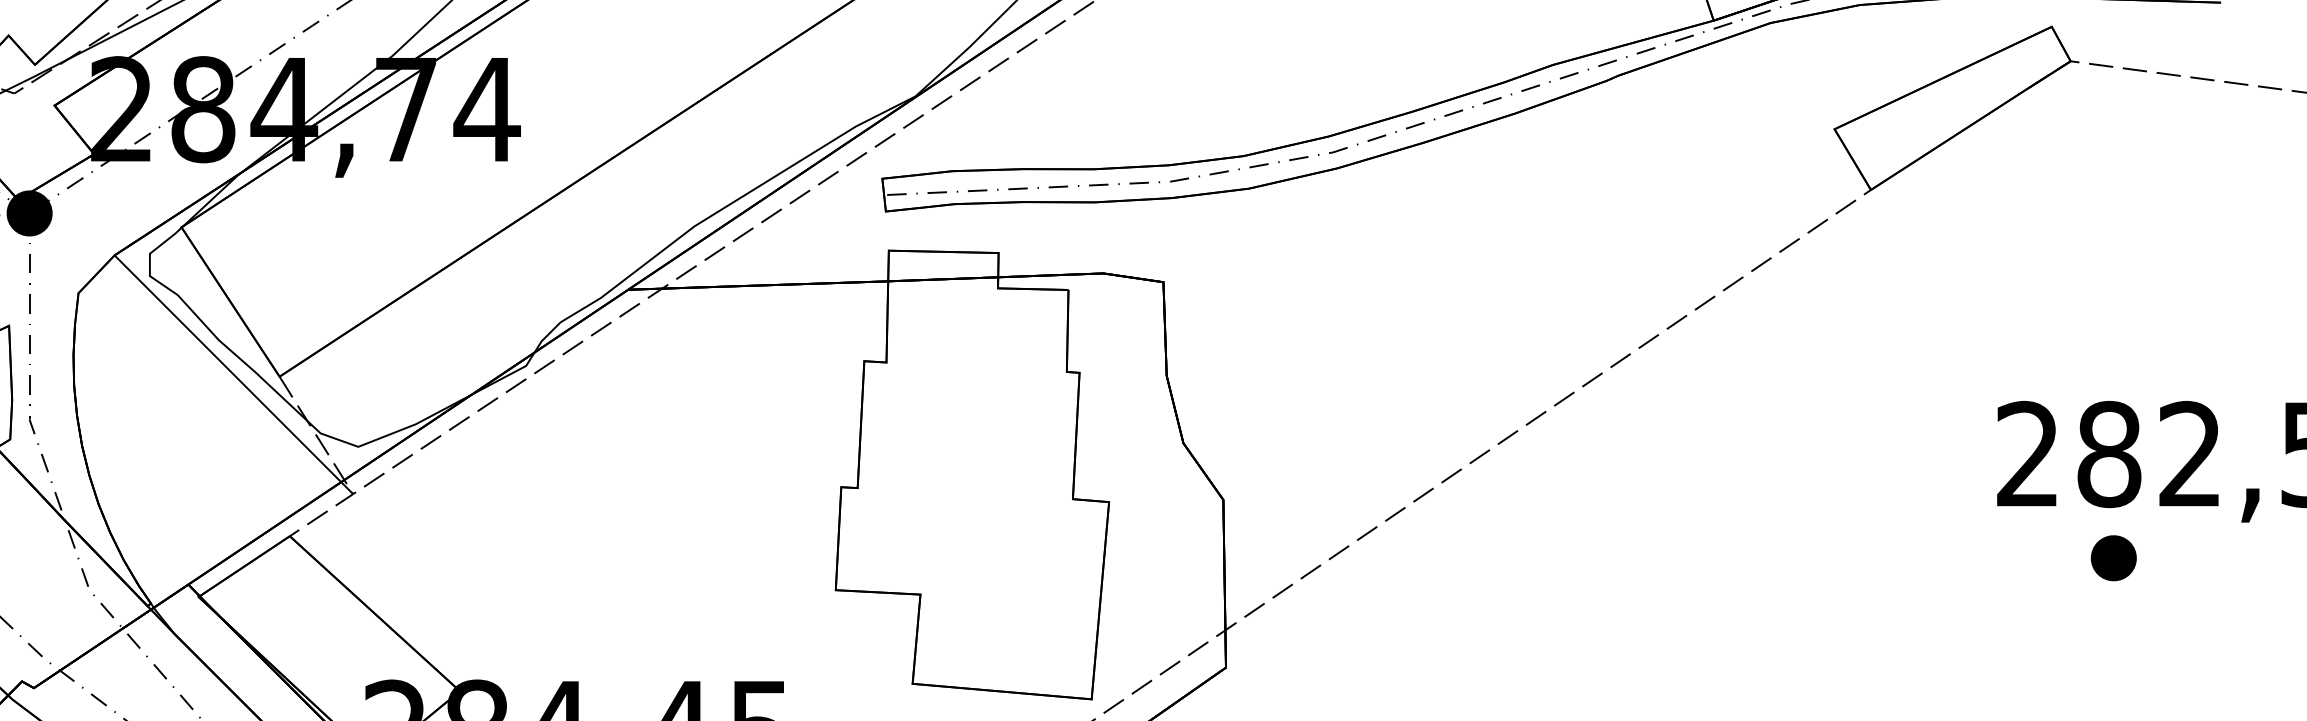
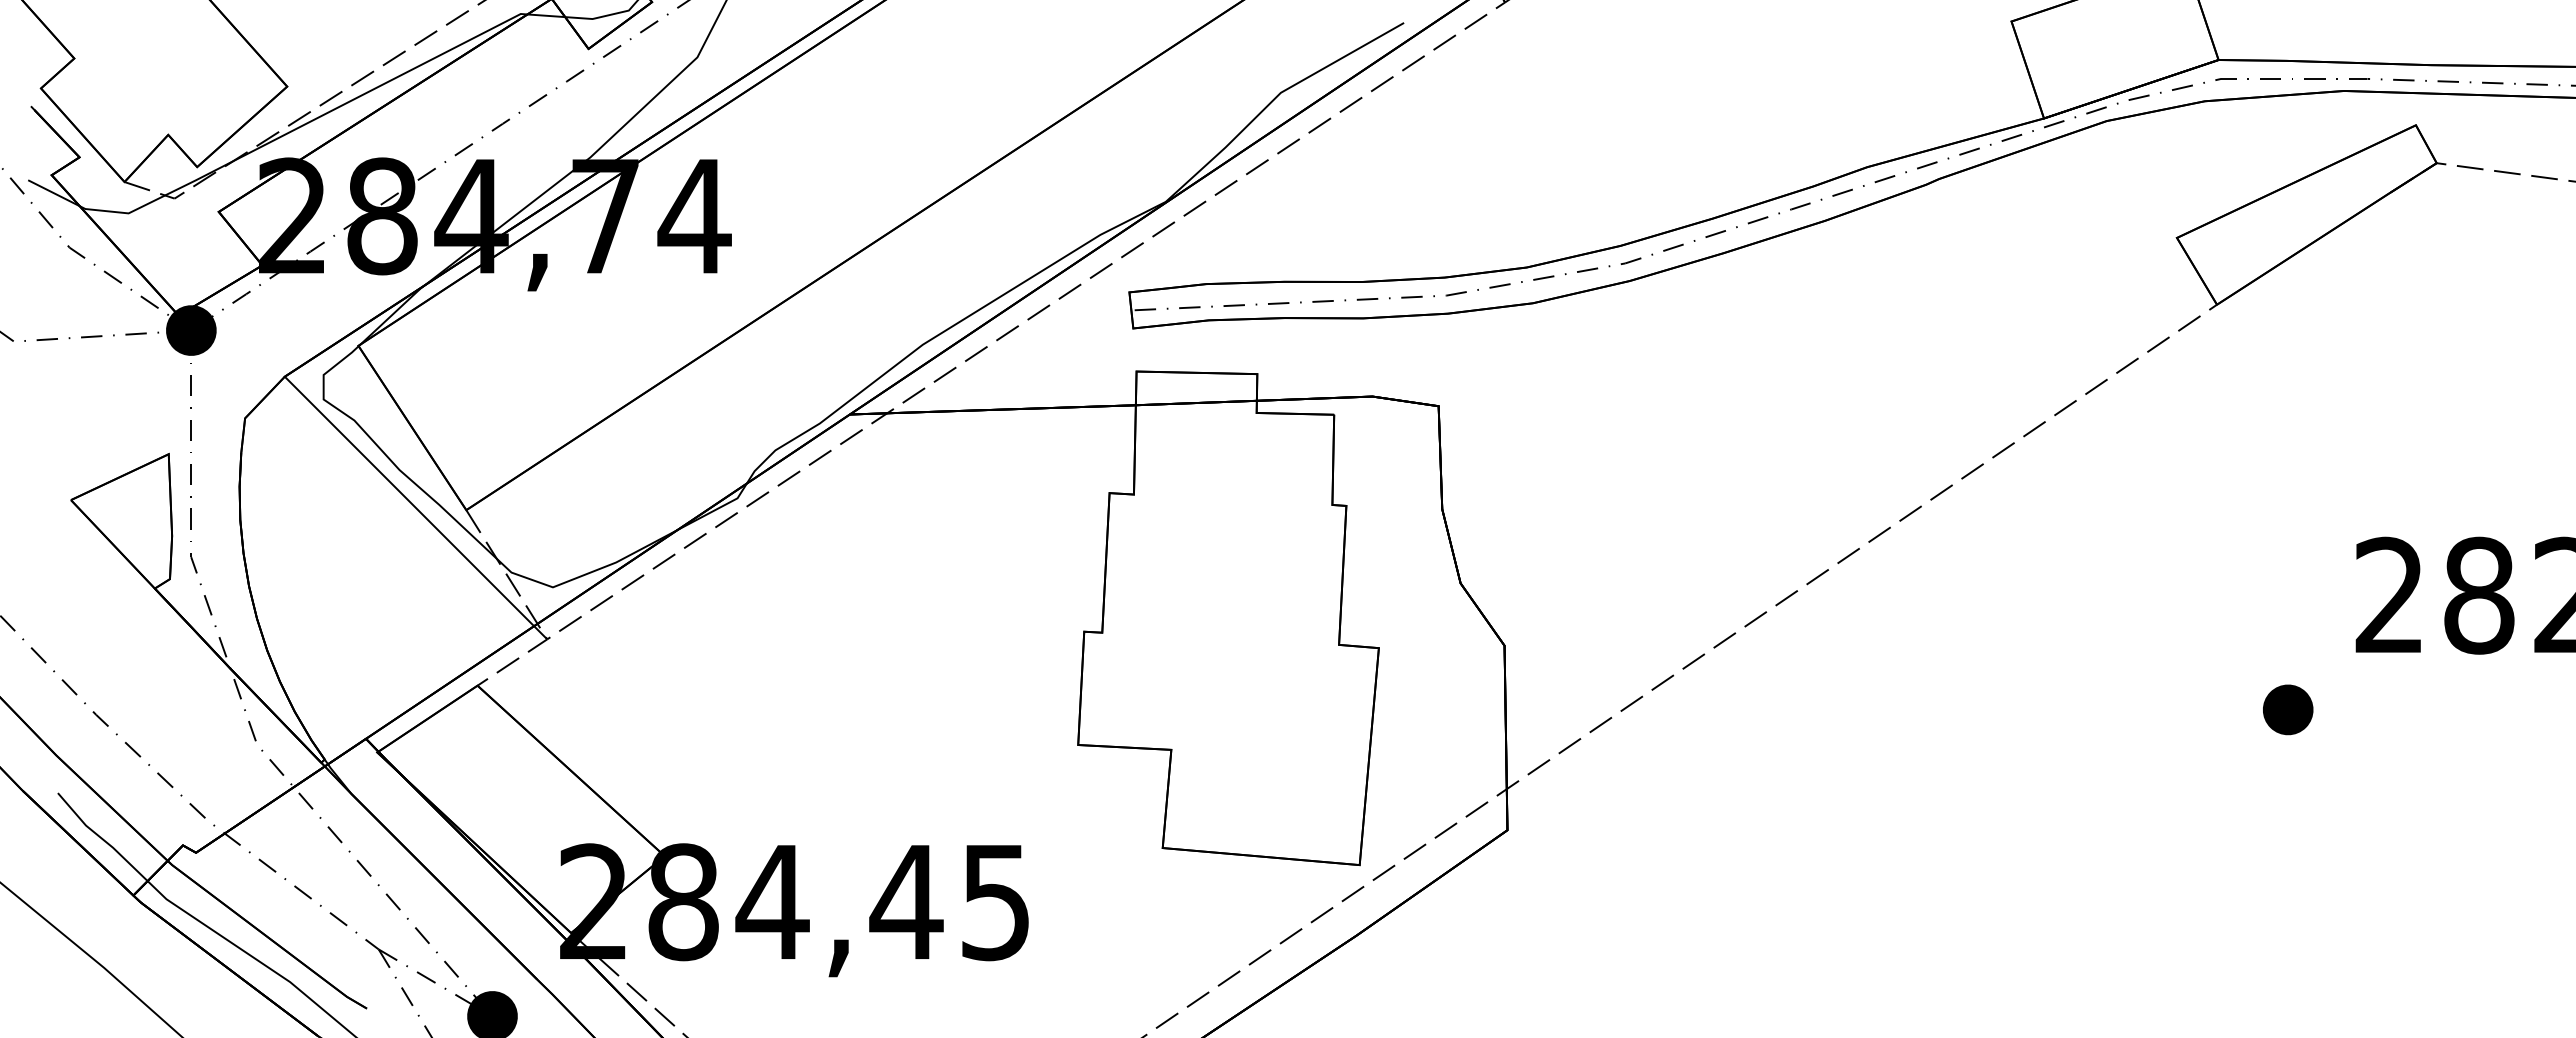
part: (2114, 557) -> (2288, 709), moved

